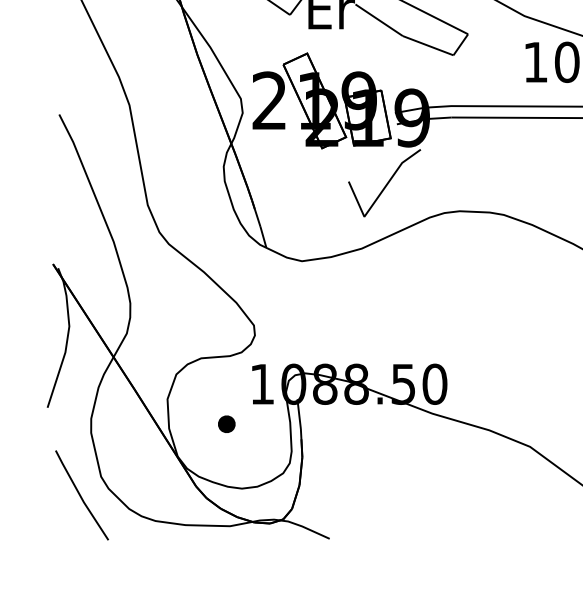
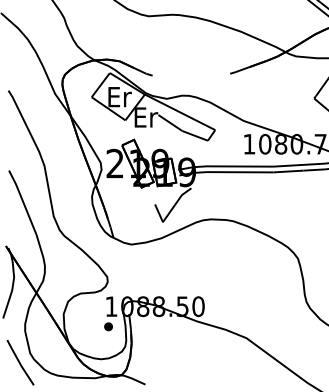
part: (226, 423) -> (108, 326), moved

